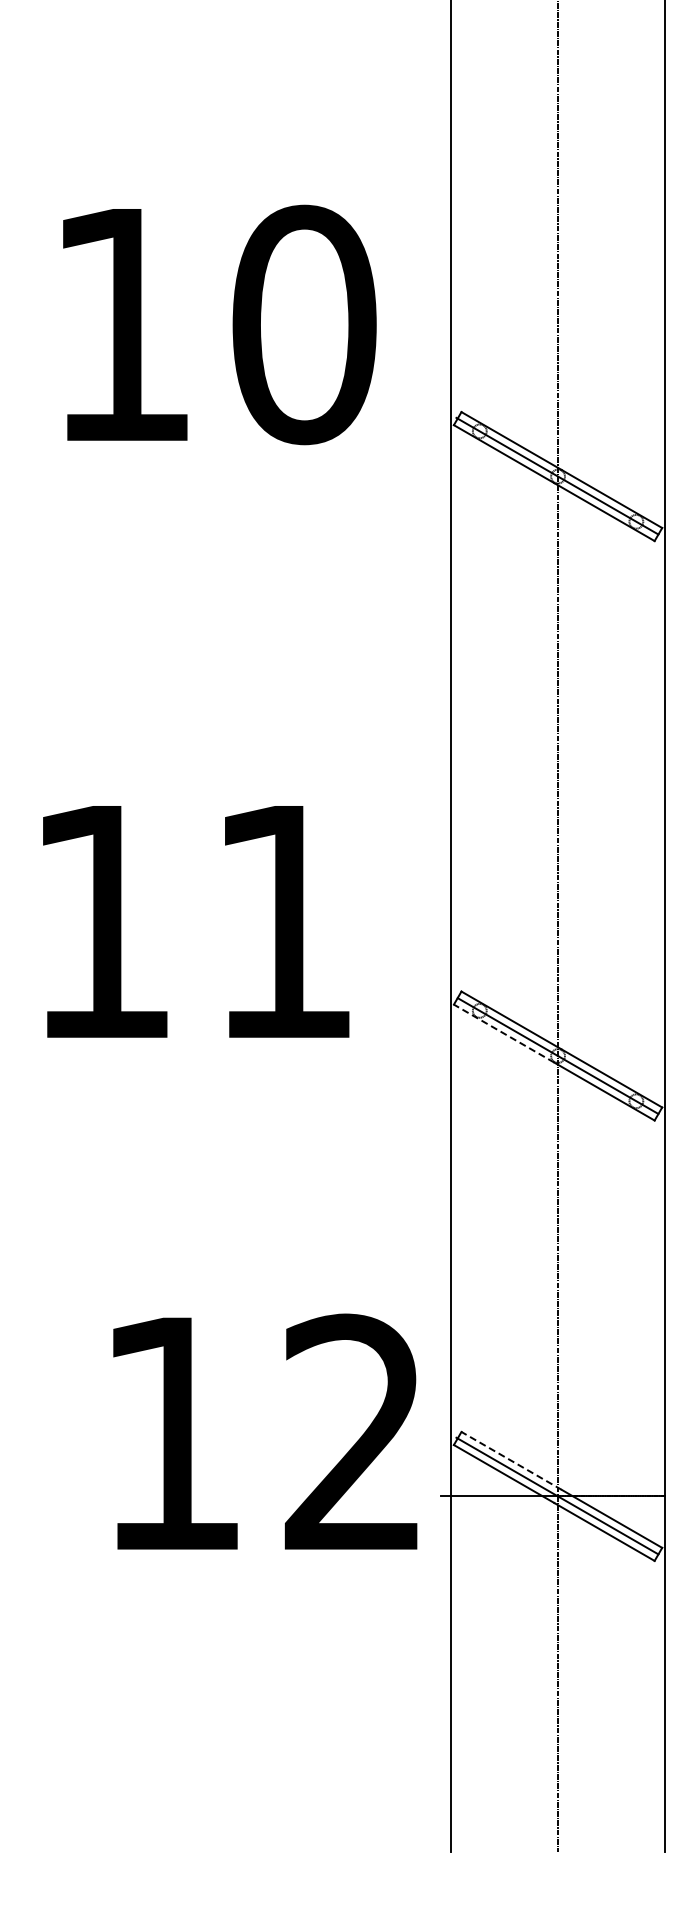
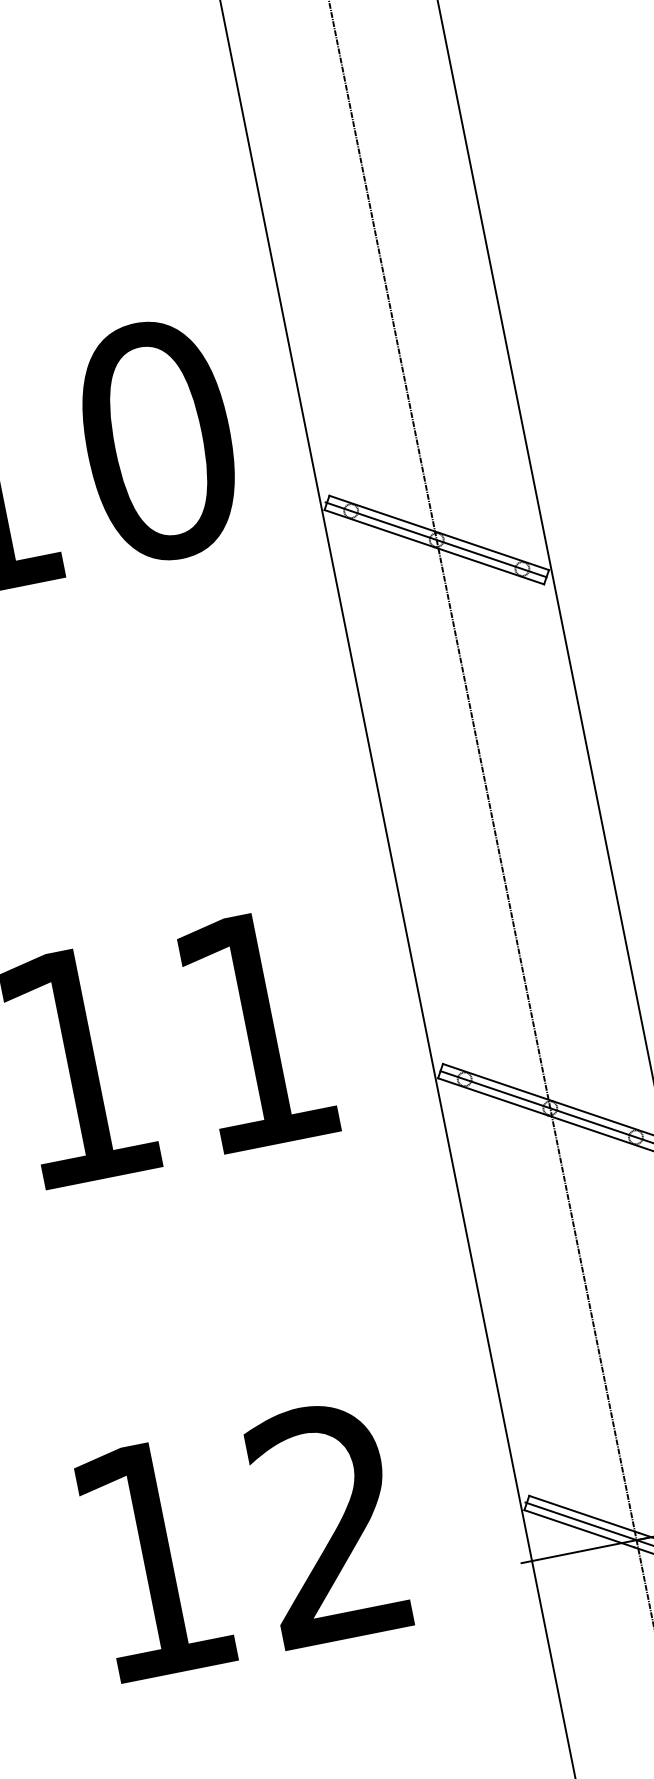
line: (504, 1033) -> (493, 1096), dashed -> solid
text: (265, 1431) -> (243, 1539), moved
line: (511, 1460) -> (583, 1514), dashed -> solid

